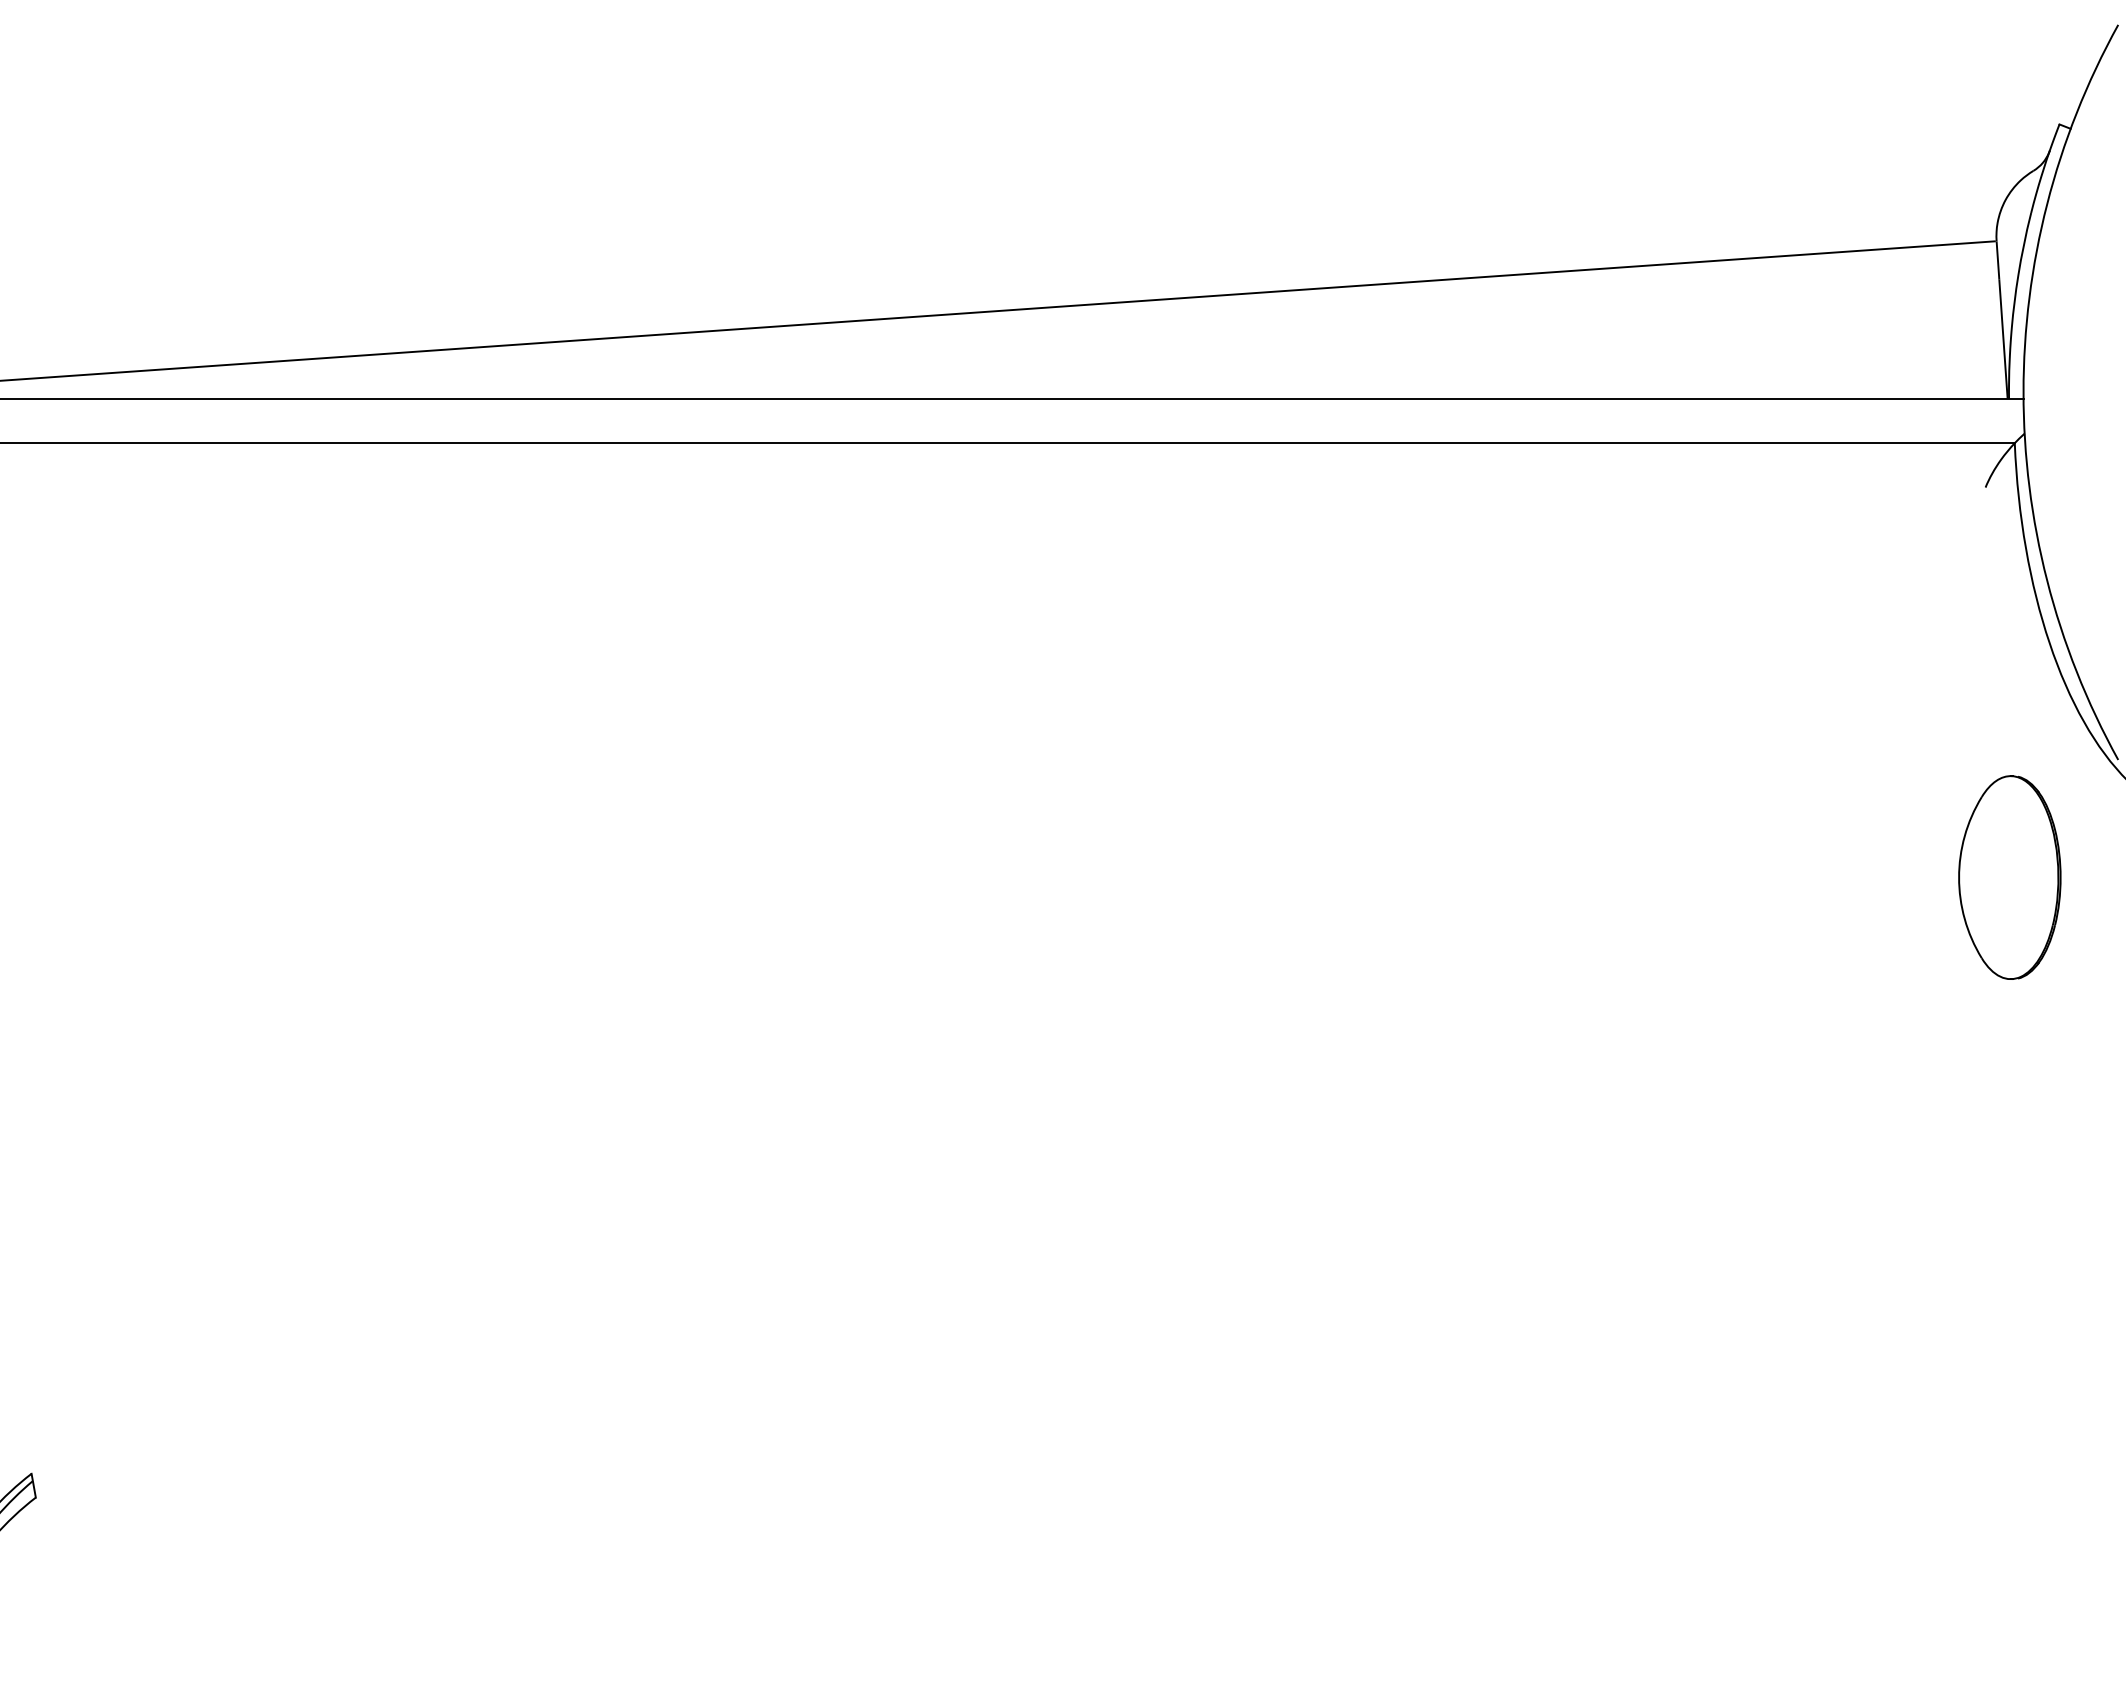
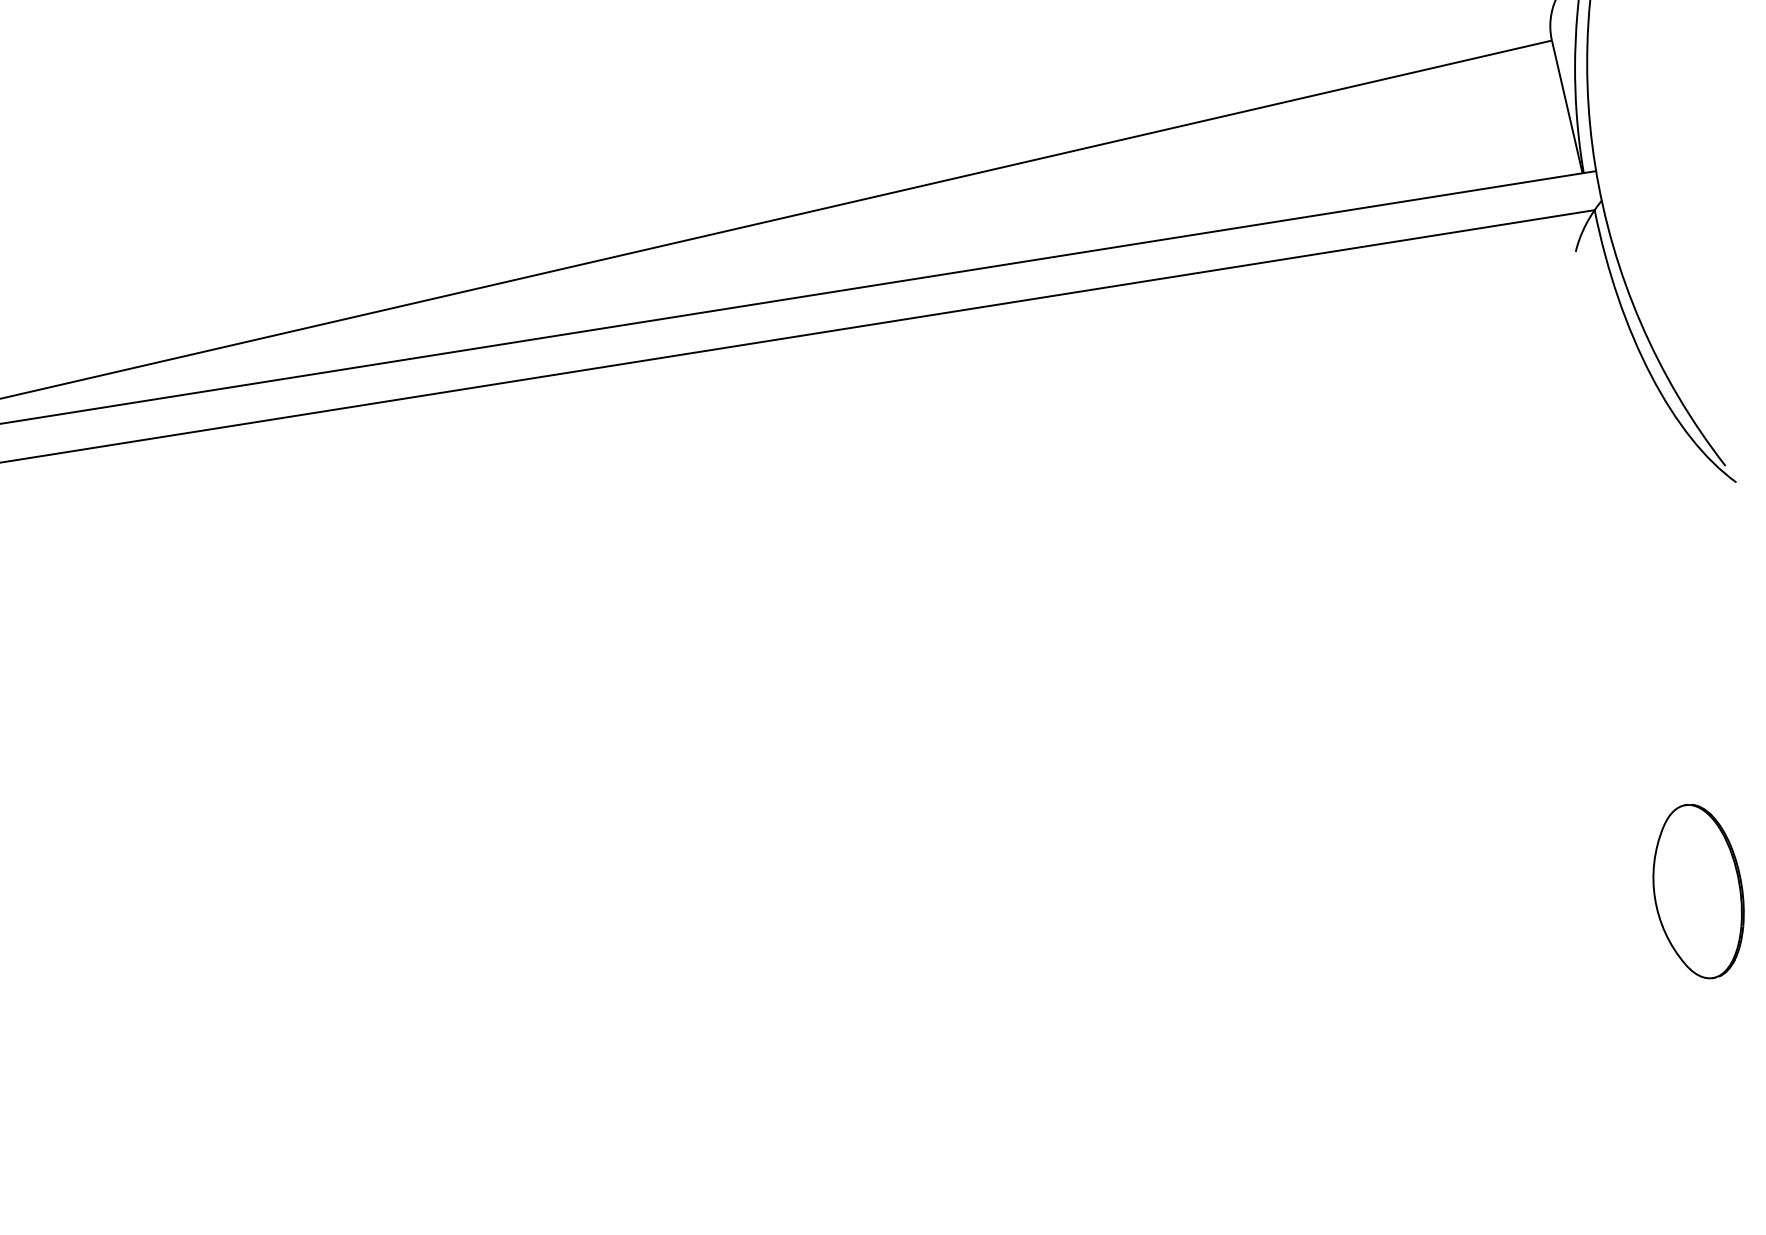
part: (2009, 877) -> (1697, 891), moved

